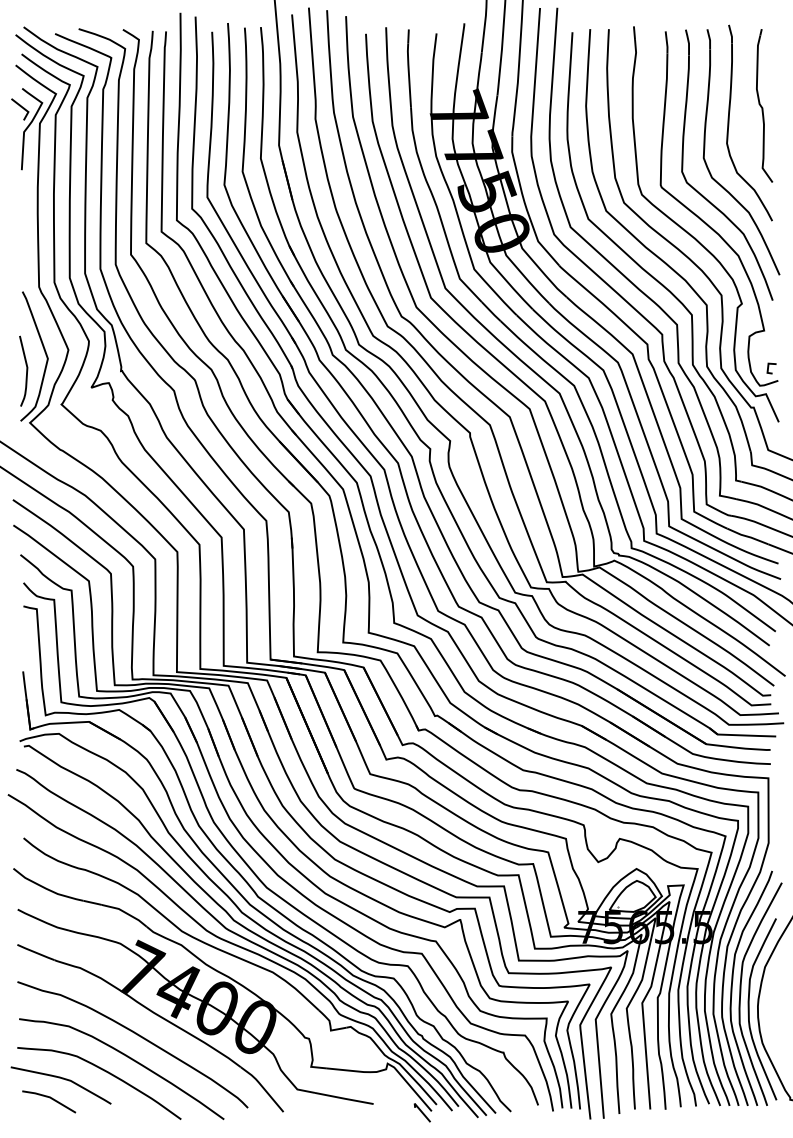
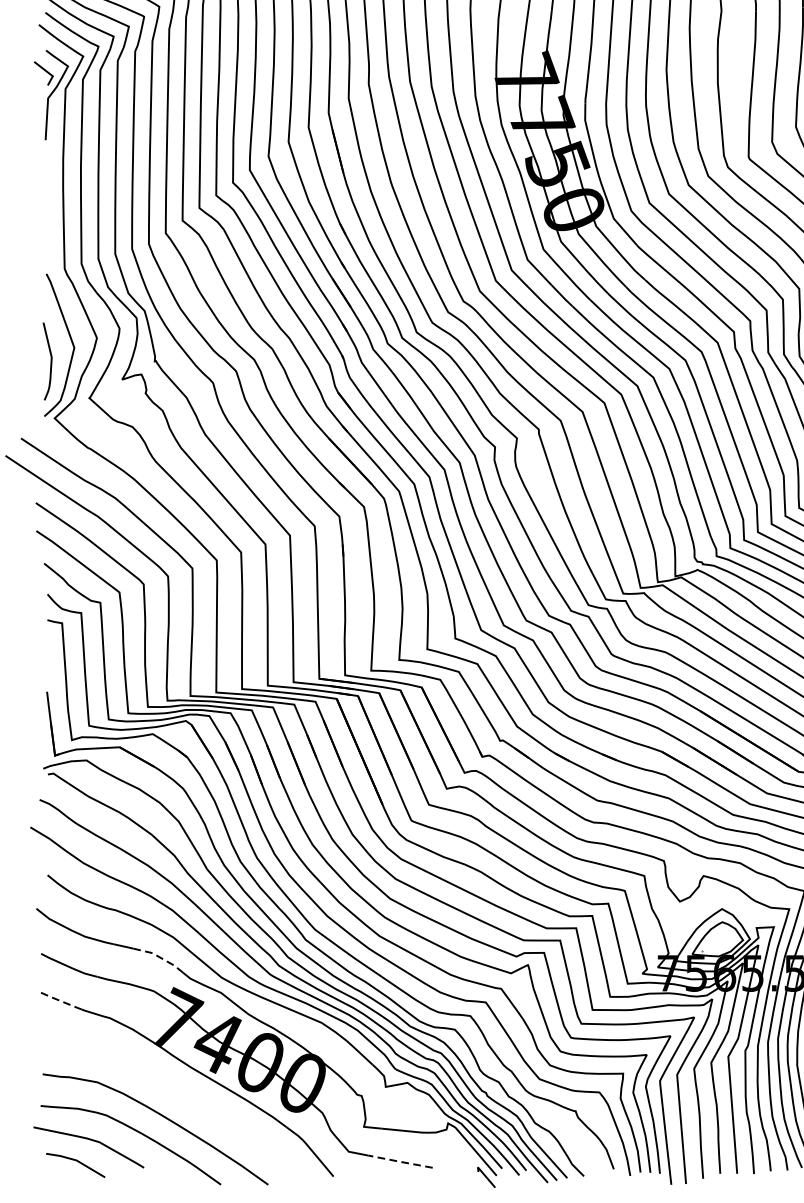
line: (125, 912) -> (159, 957), solid -> dashed
line: (35, 952) -> (60, 1001), solid -> dashed
curve: (138, 1036) -> (174, 1093), removed
line: (344, 1098) -> (400, 1161), solid -> dashed

